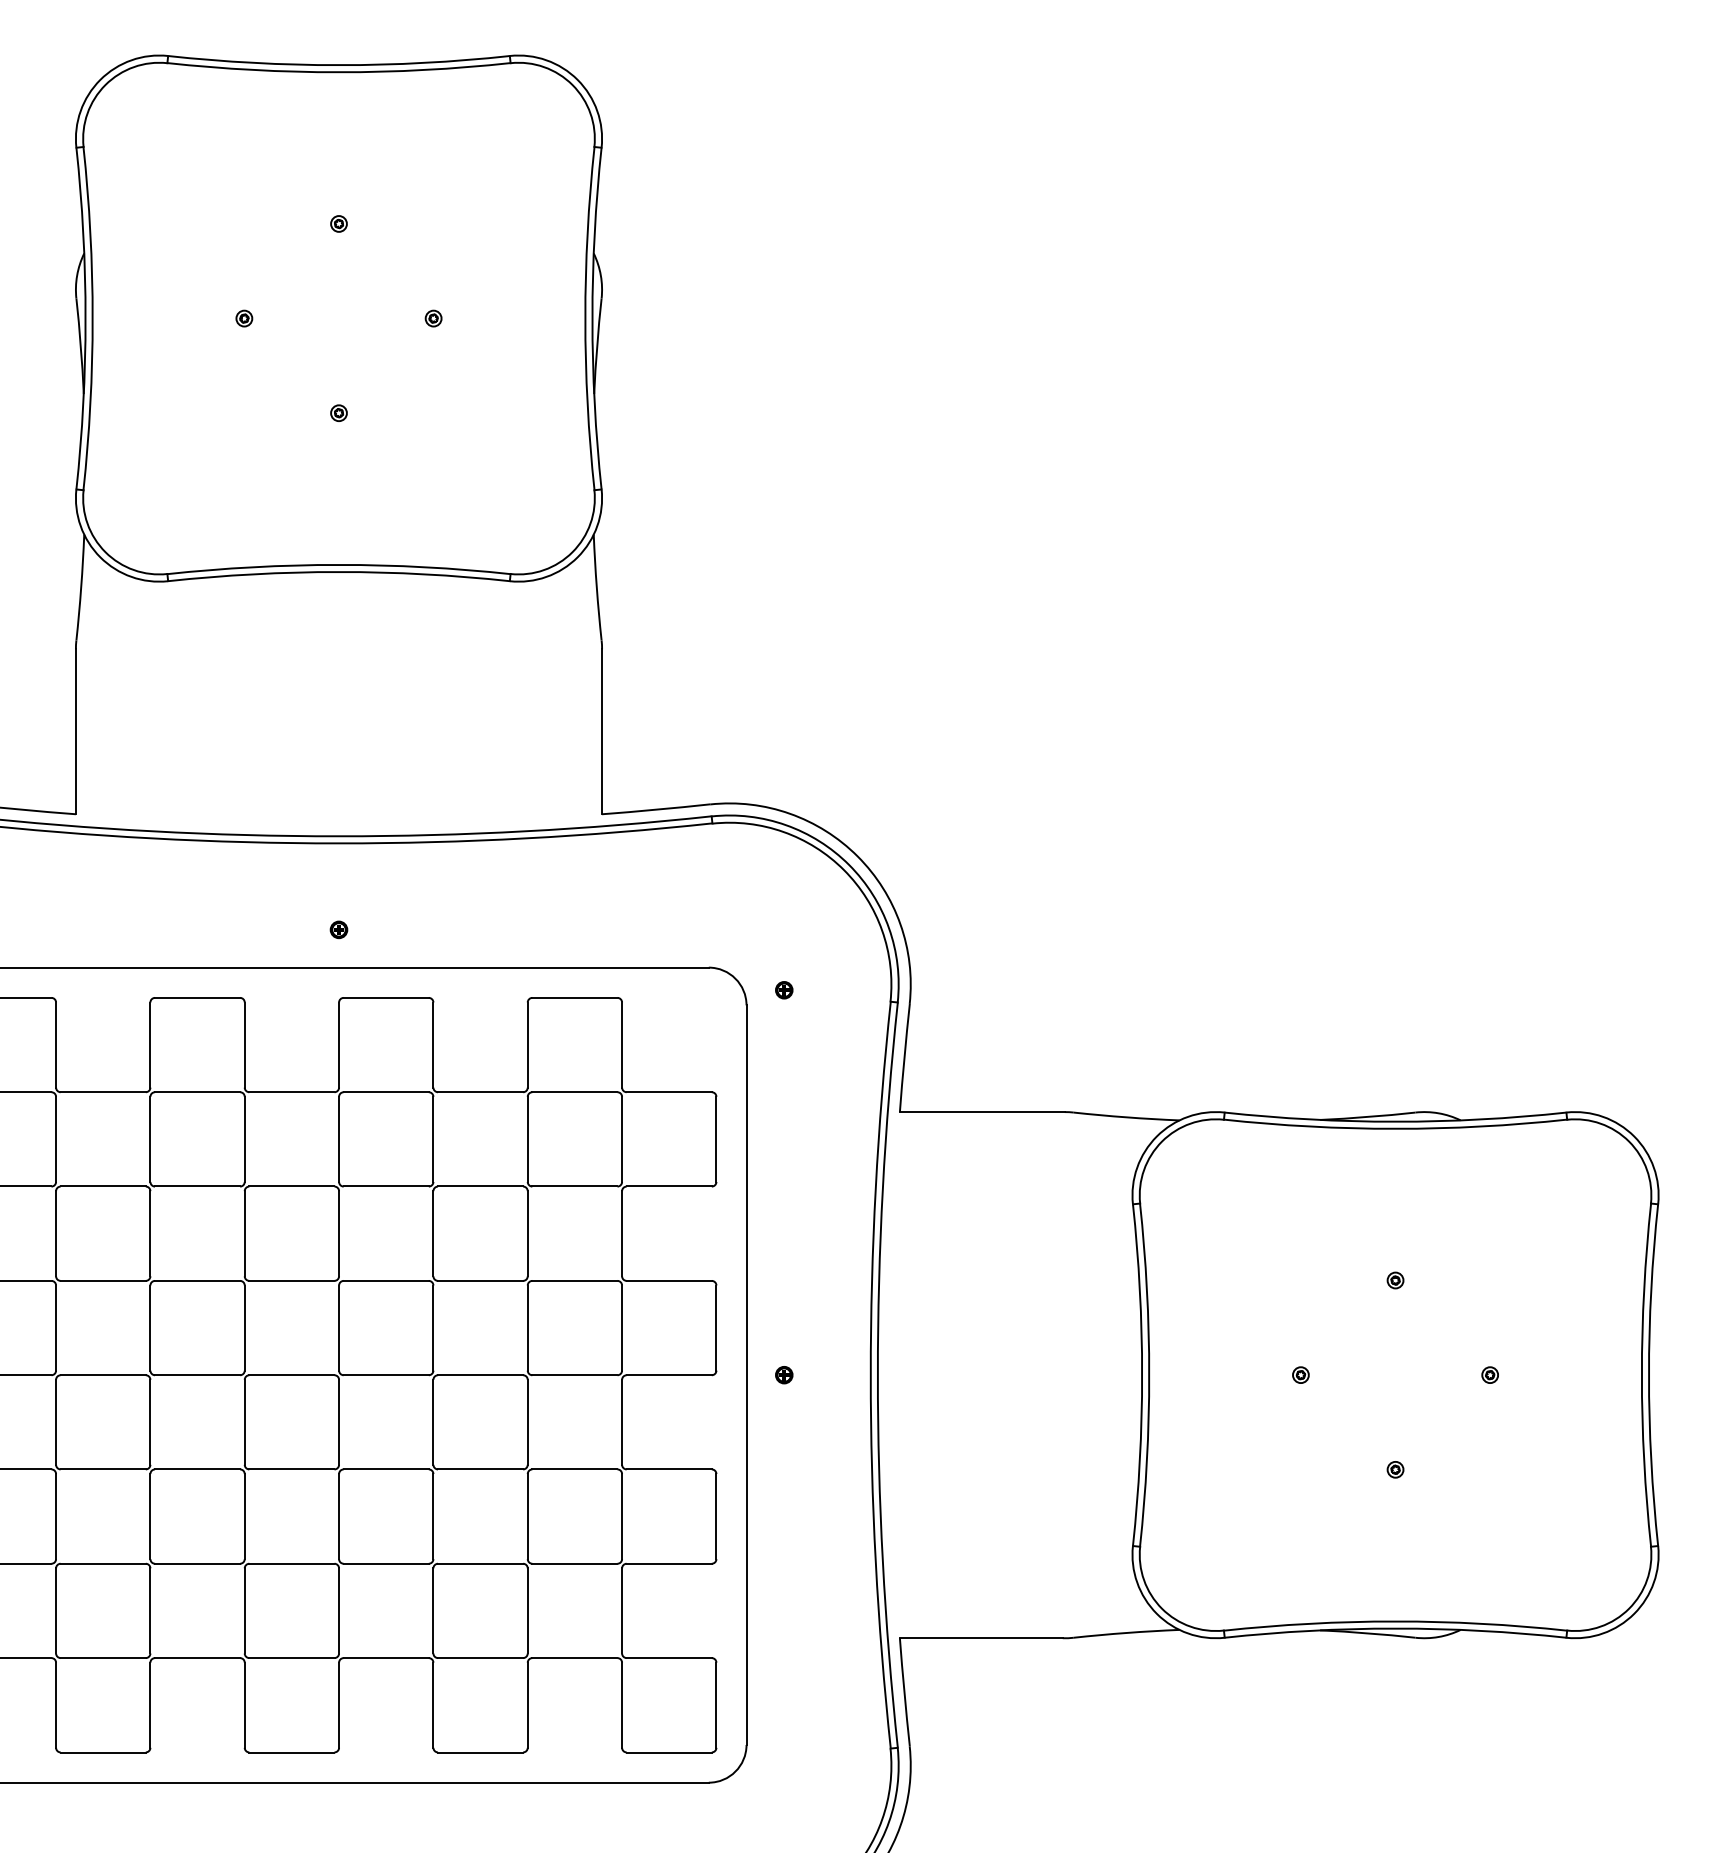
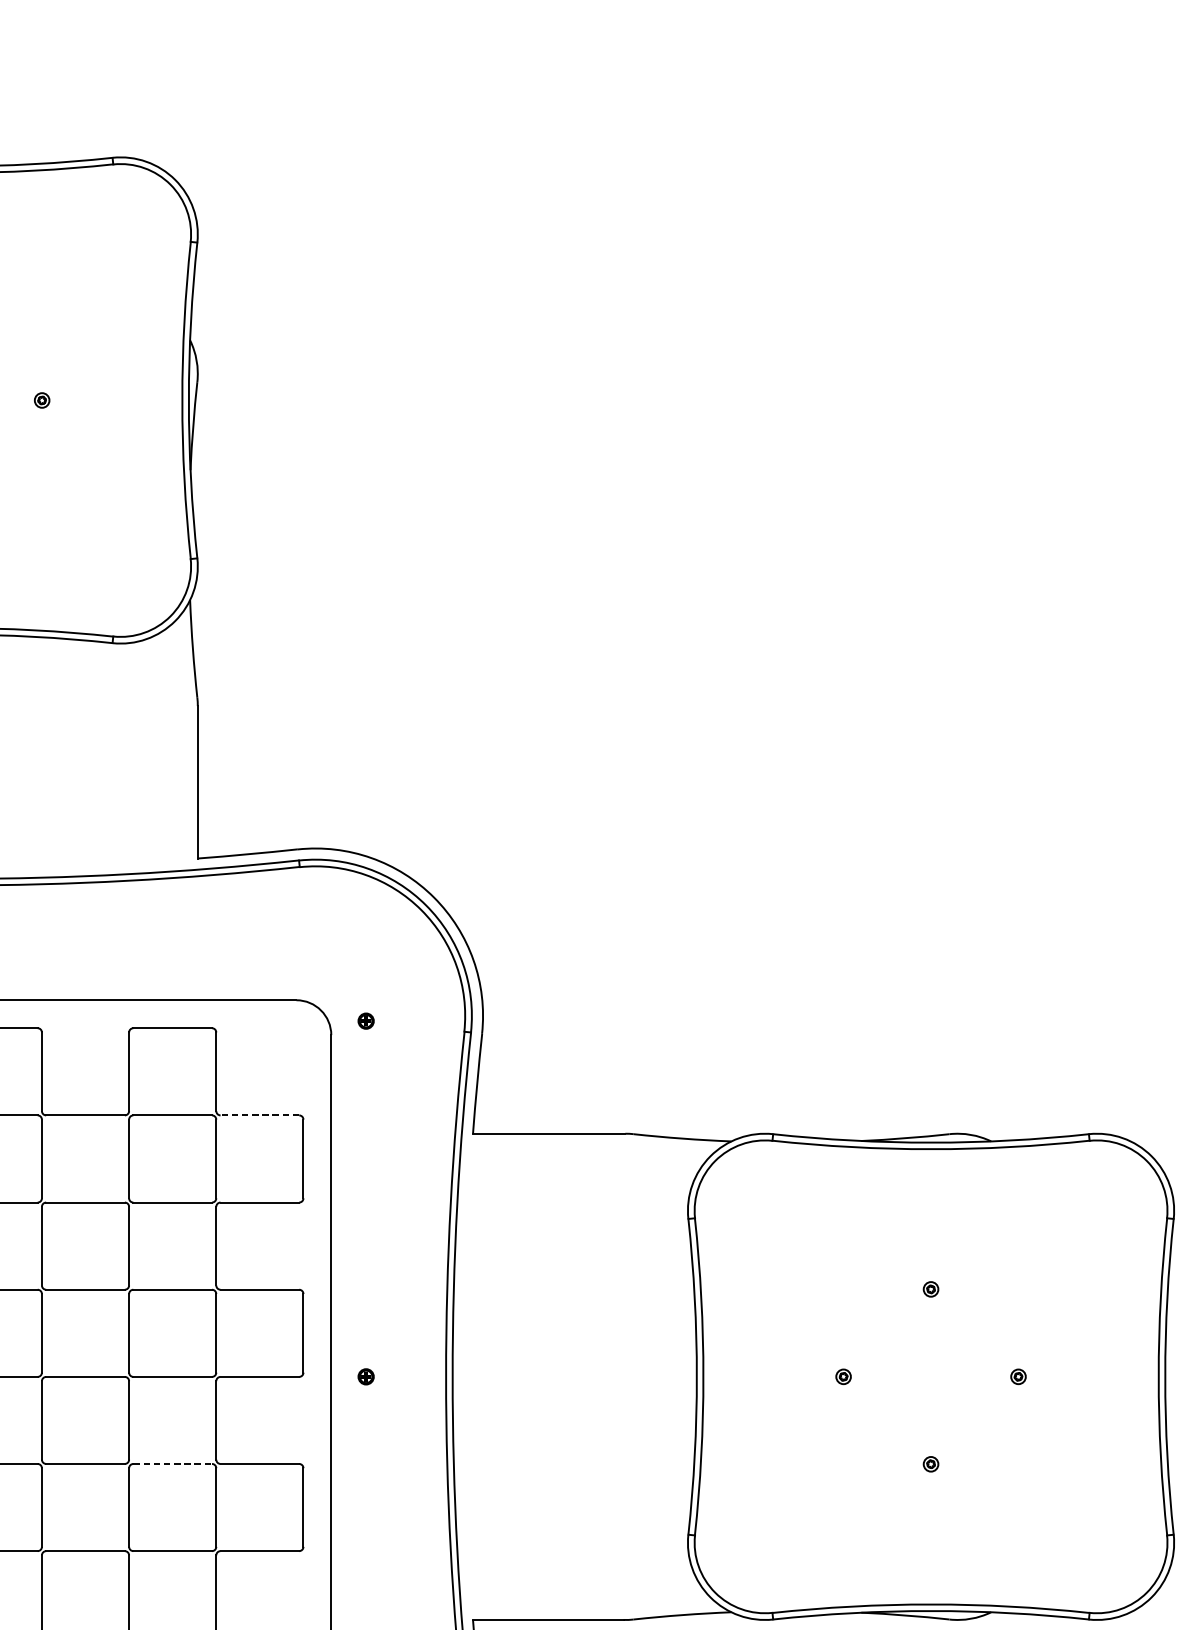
line: (669, 1092) -> (260, 1115), solid -> dashed
line: (574, 1469) -> (172, 1464), solid -> dashed

